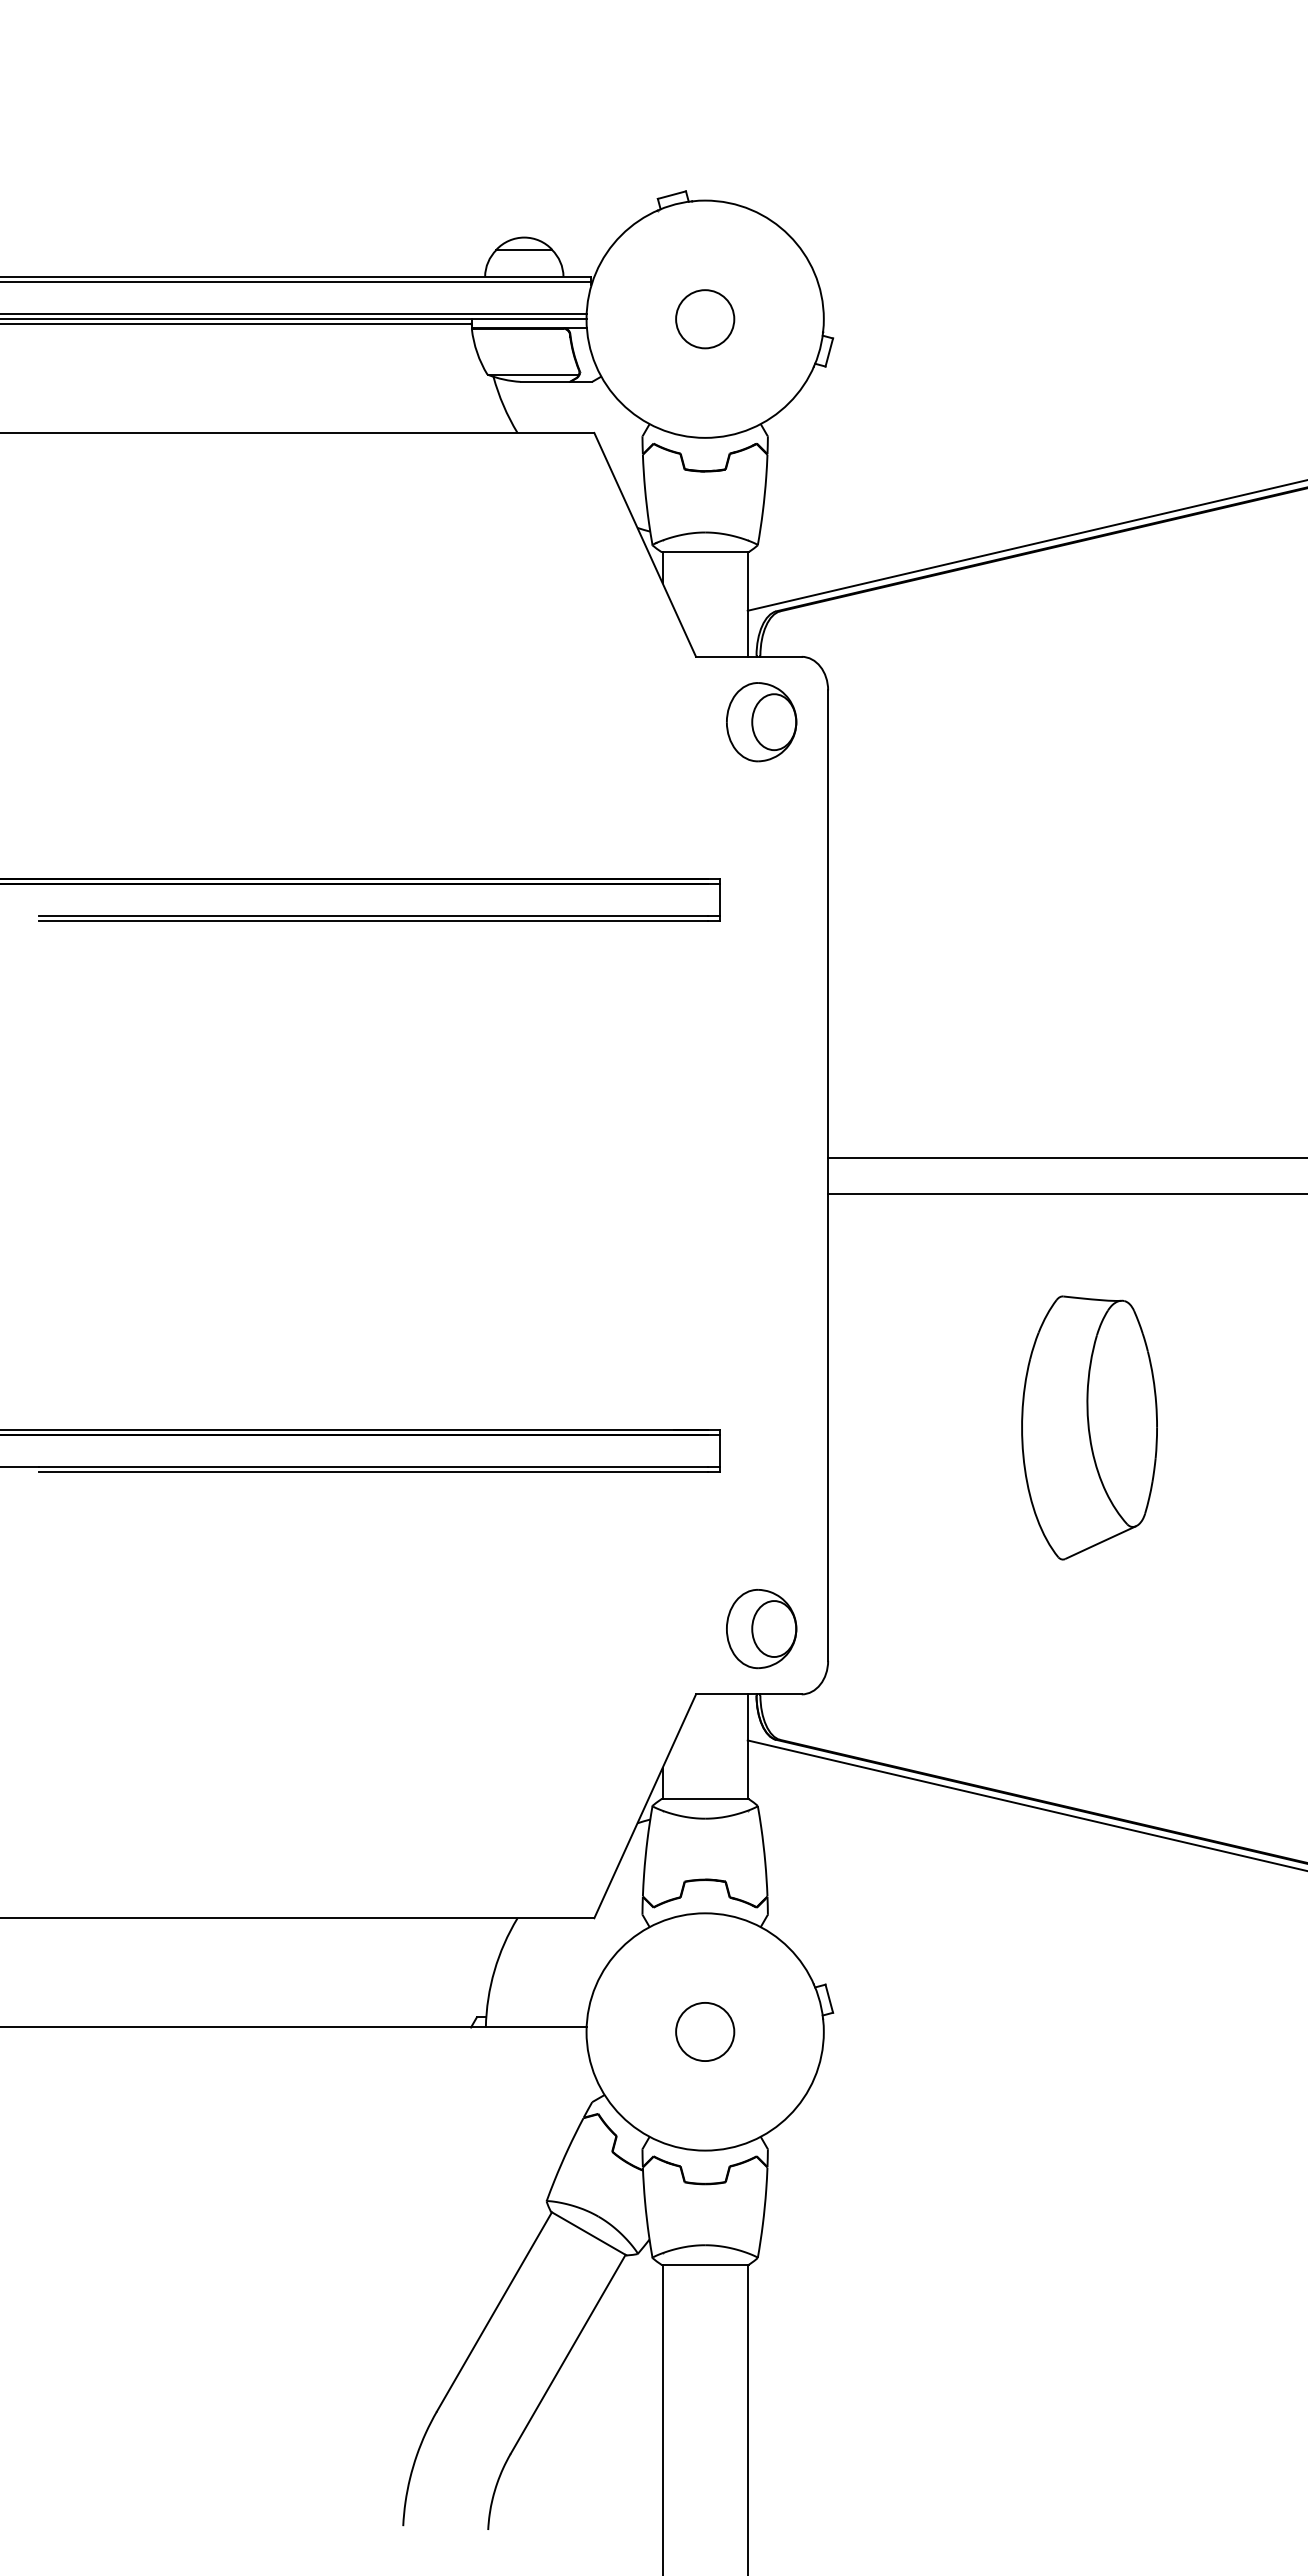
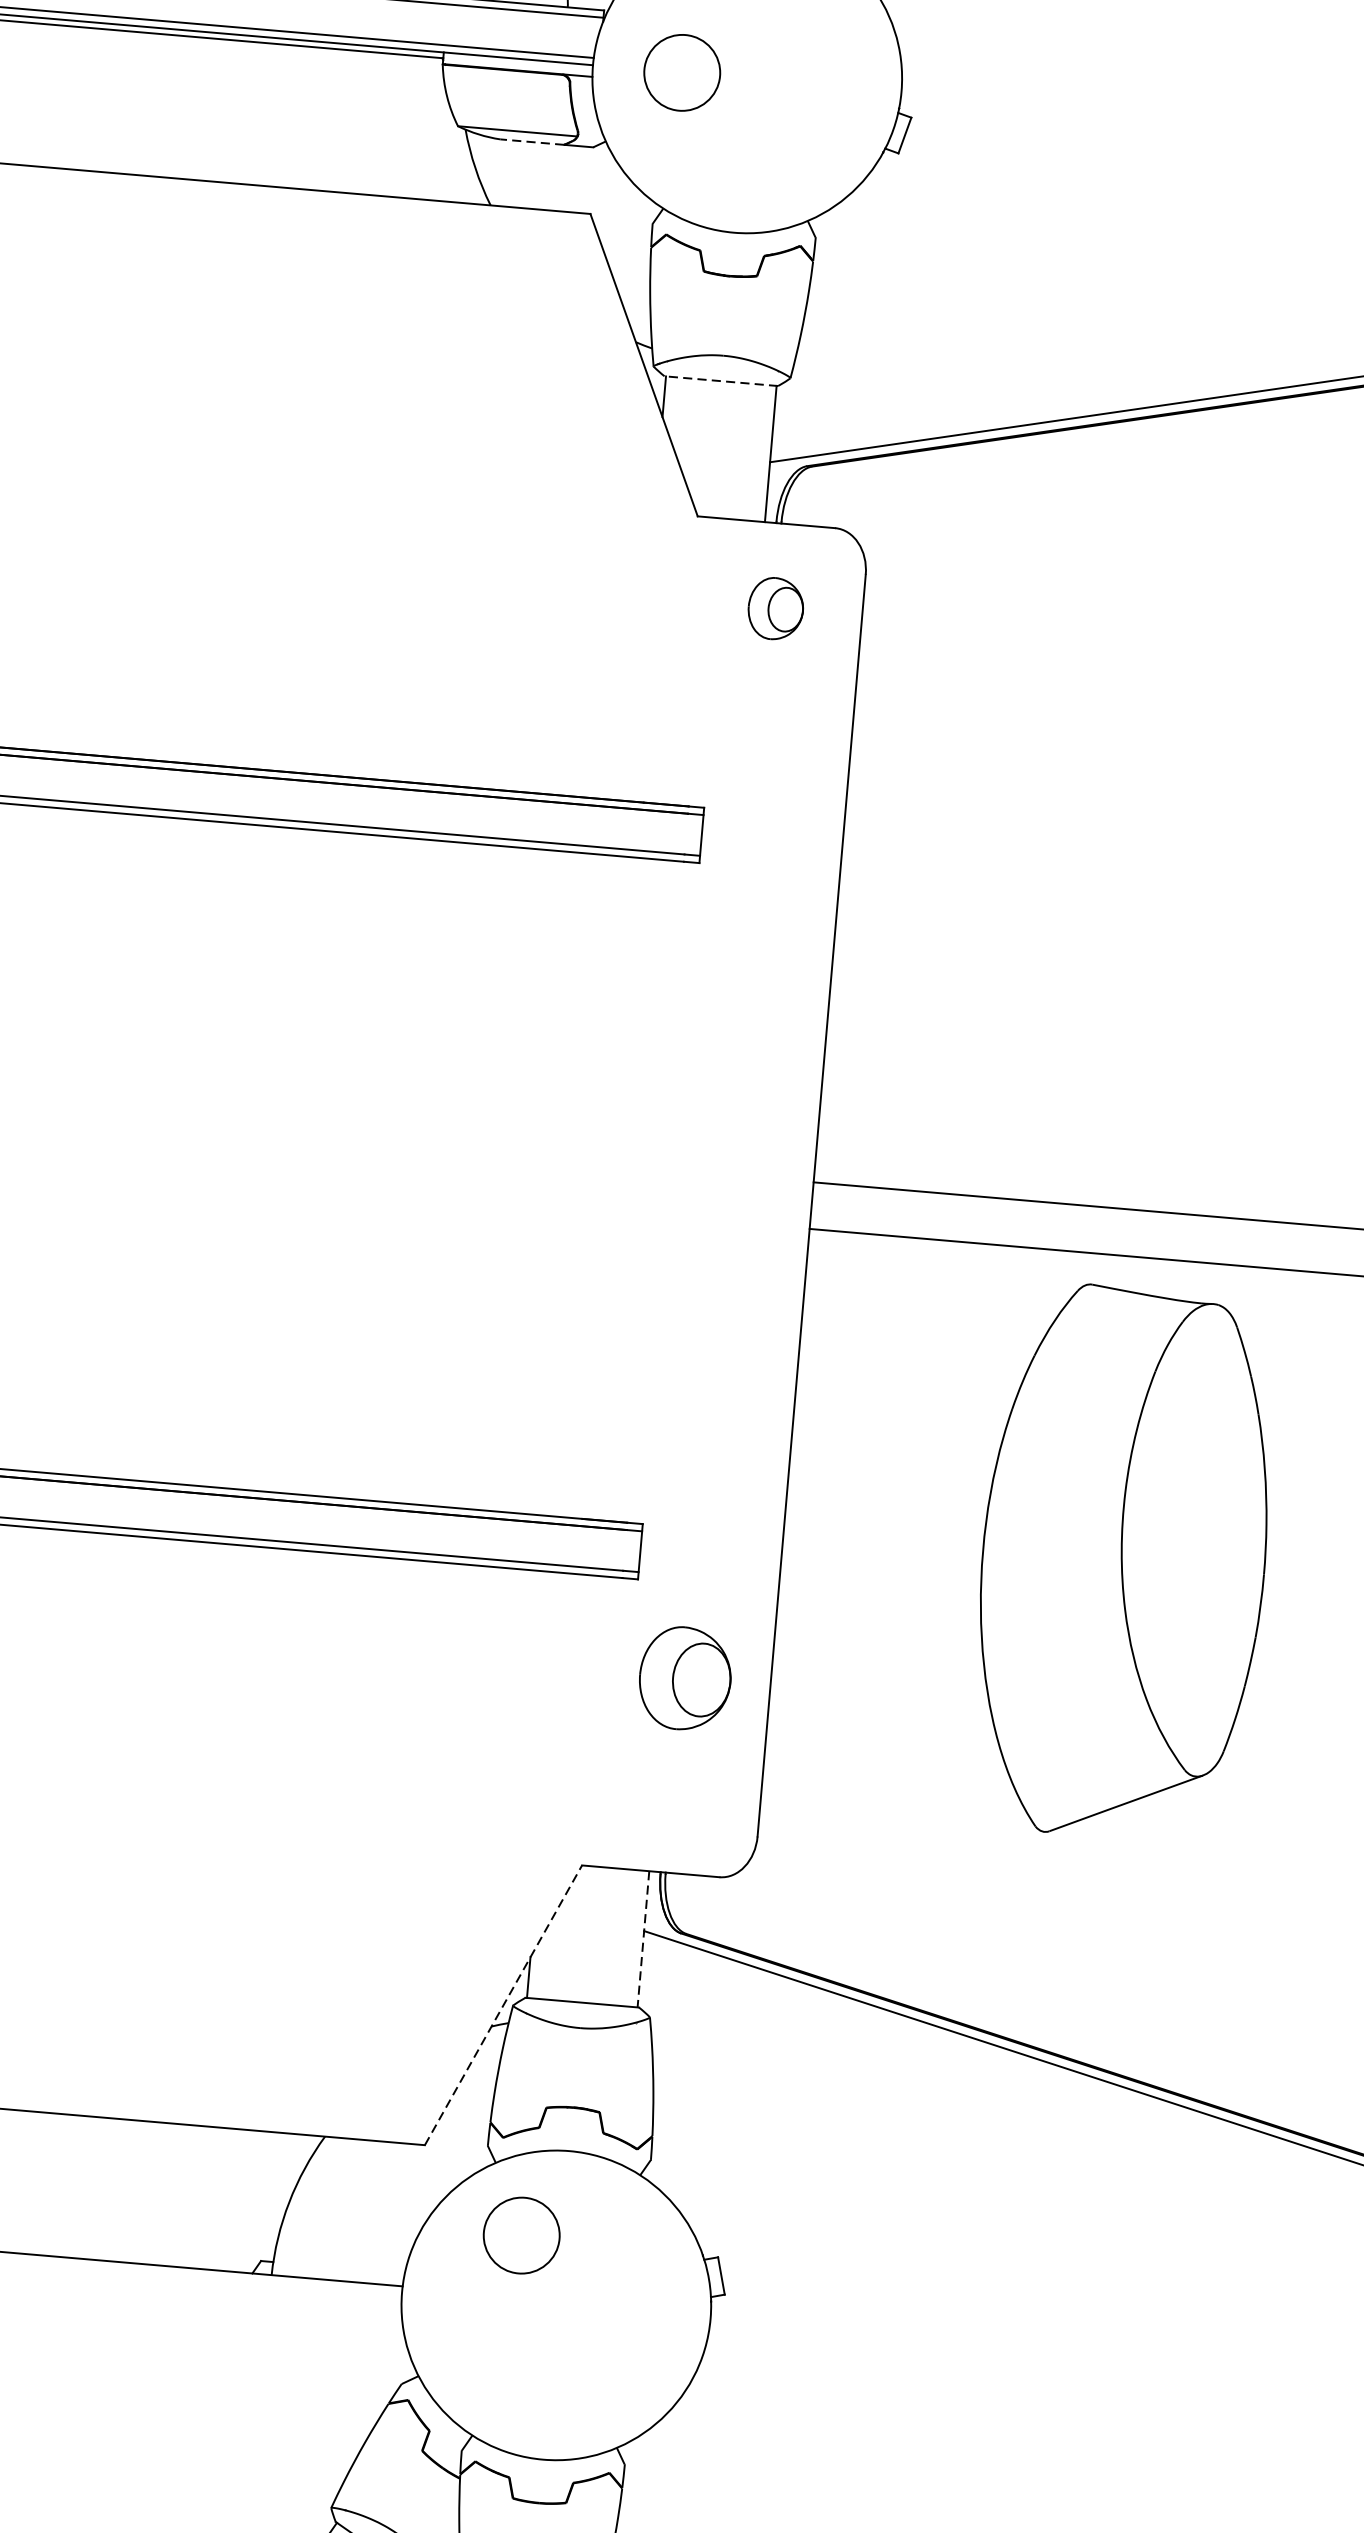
circle: (705, 319) -> (682, 73), moved
line: (545, 381) -> (532, 141), solid -> dashed
line: (705, 552) -> (721, 381), solid -> dashed
part: (761, 722) -> (775, 609), size x0.6
part: (1089, 1427) -> (1123, 1562), size x1.6
part: (761, 1629) -> (685, 1679), moved
line: (747, 1747) -> (643, 1940), solid -> dashed
line: (645, 1806) -> (503, 2005), solid -> dashed
circle: (705, 2031) -> (522, 2235), moved

